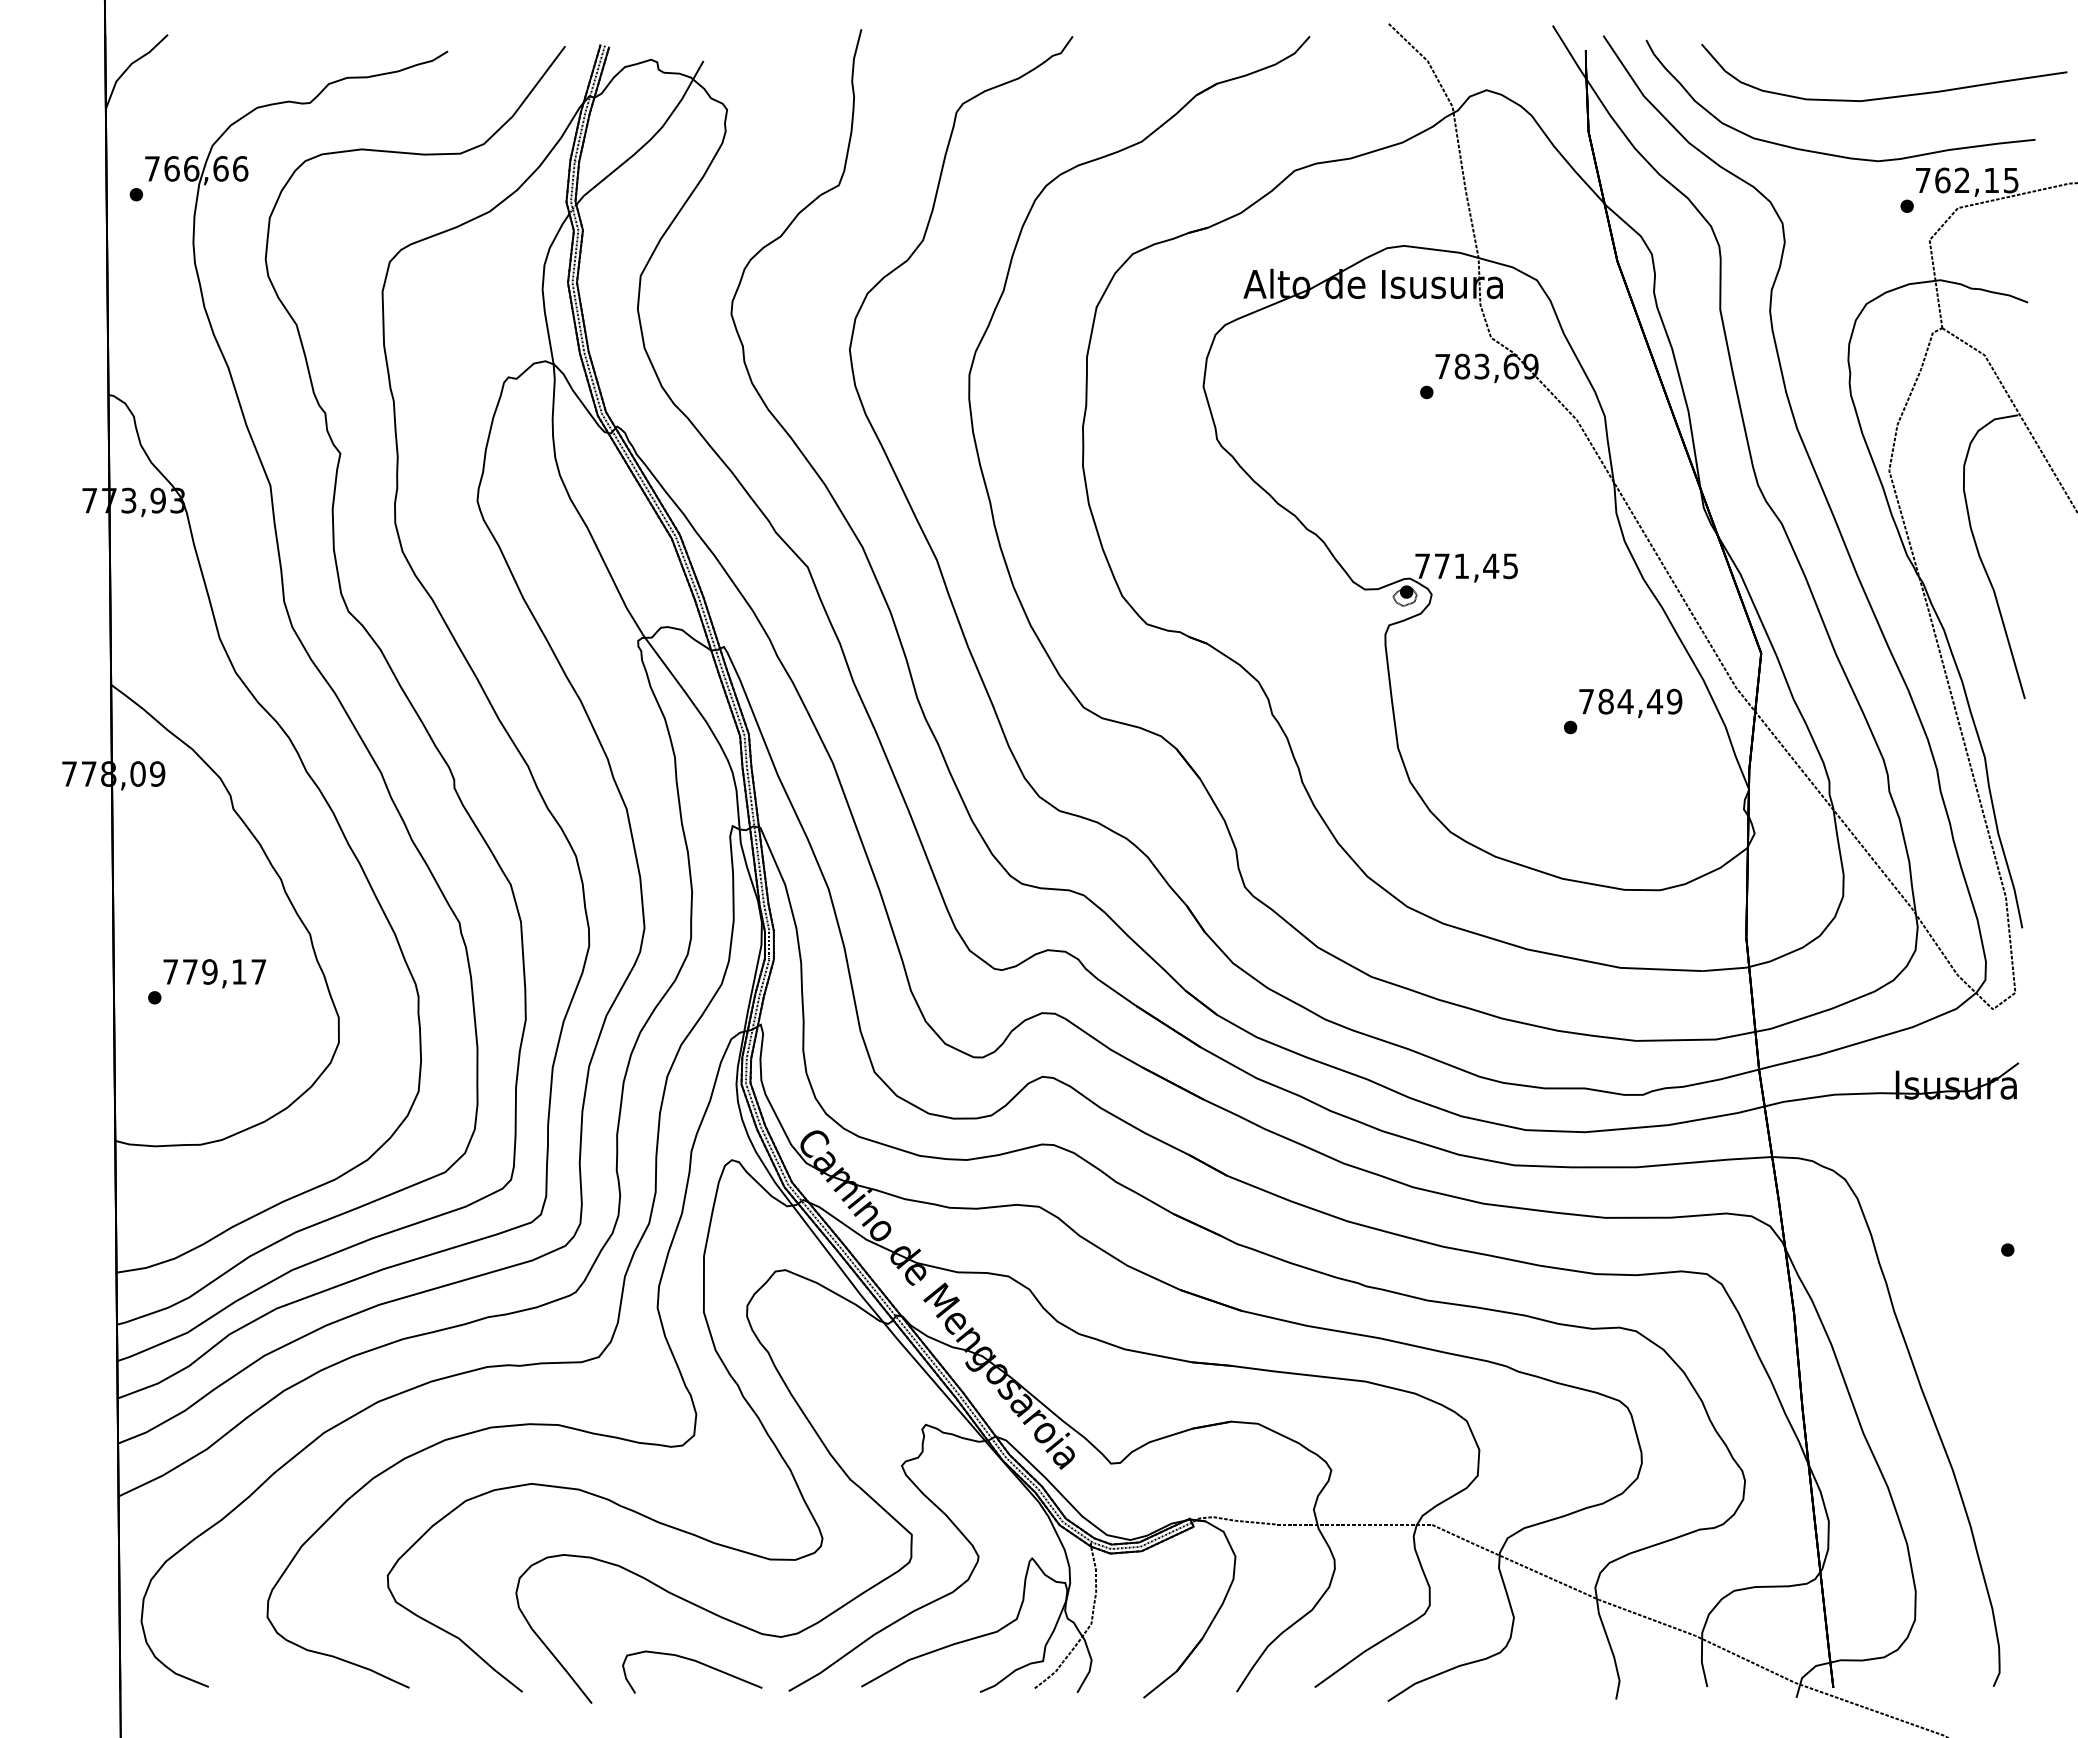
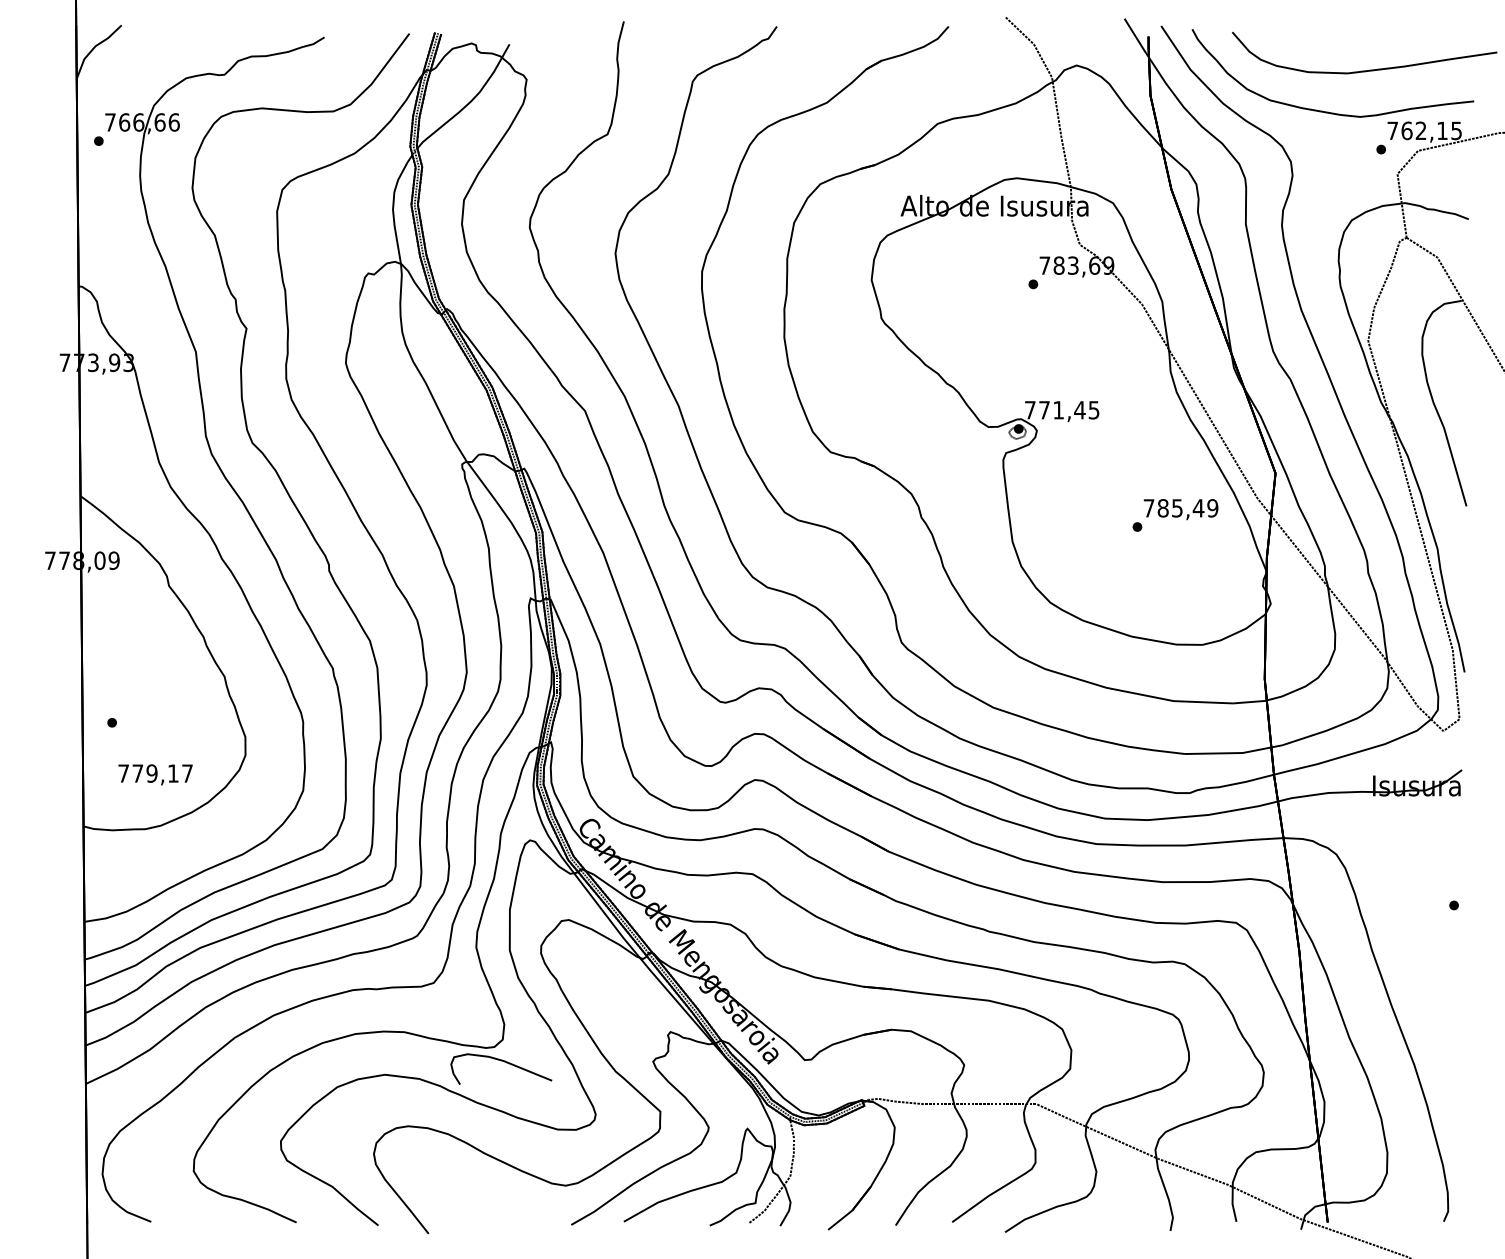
text: (1625, 701) -> (1177, 508), 784,49 -> 785,49
text: (214, 973) -> (155, 774), moved
curve: (696, 1662) -> (504, 1062), moved

